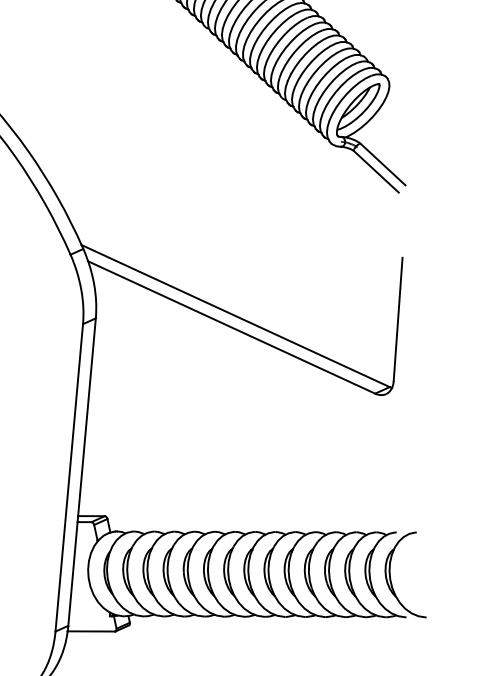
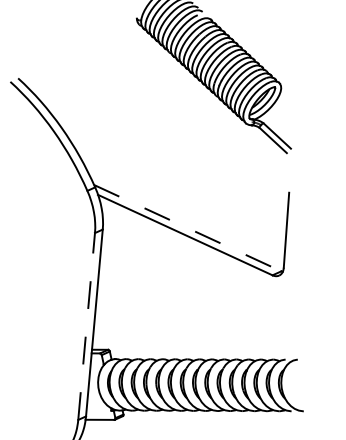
line: (236, 316) -> (188, 228), solid -> dashed
line: (69, 477) -> (86, 326), solid -> dashed

